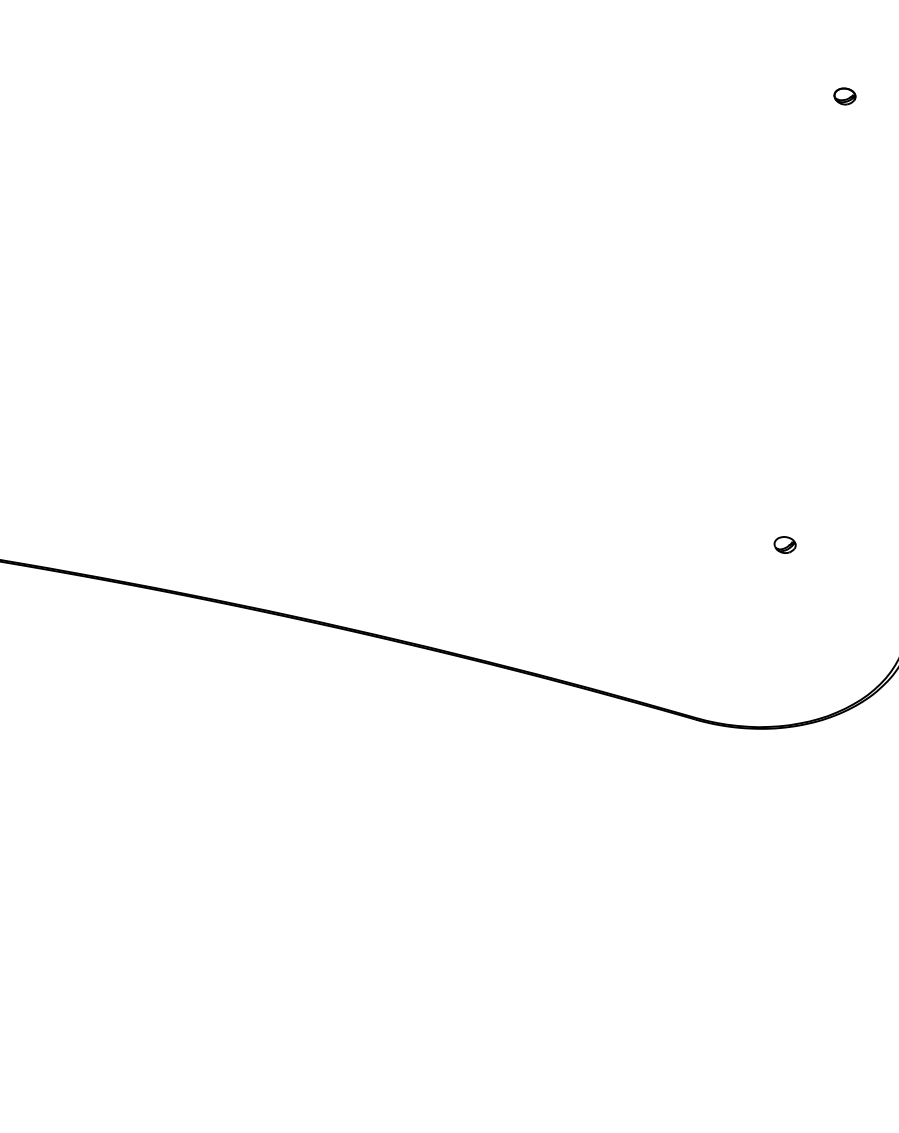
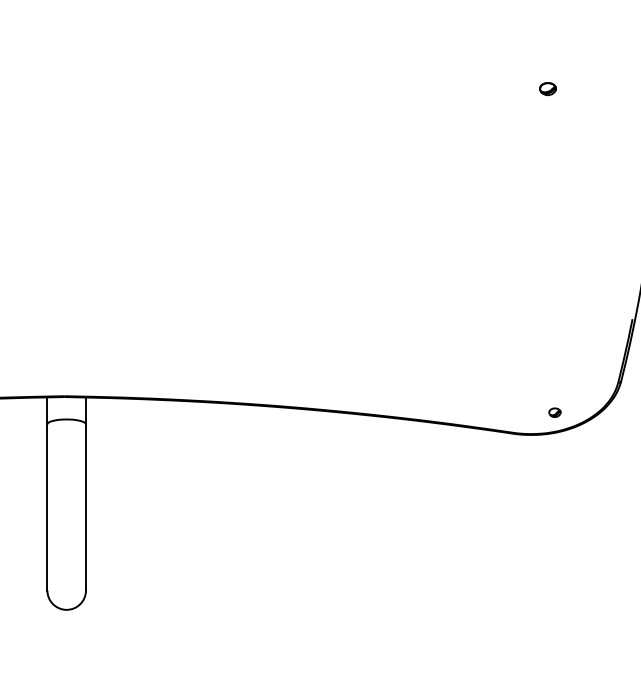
part: (843, 96) -> (547, 89), size x1.4
part: (784, 544) -> (554, 412), moved

